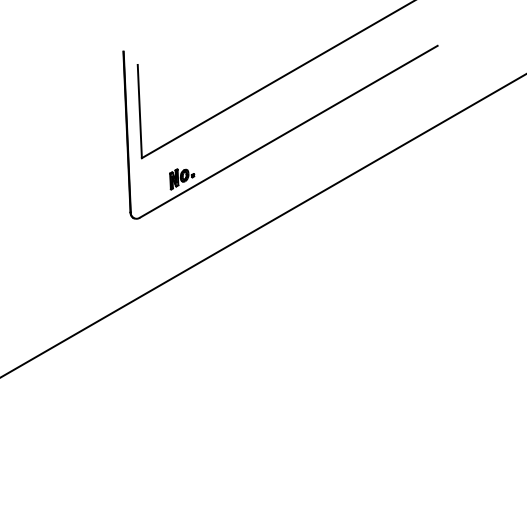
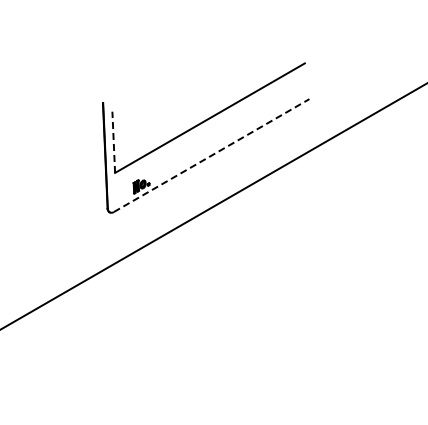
line: (139, 111) -> (113, 142), solid -> dashed
line: (288, 131) -> (211, 155), solid -> dashed

